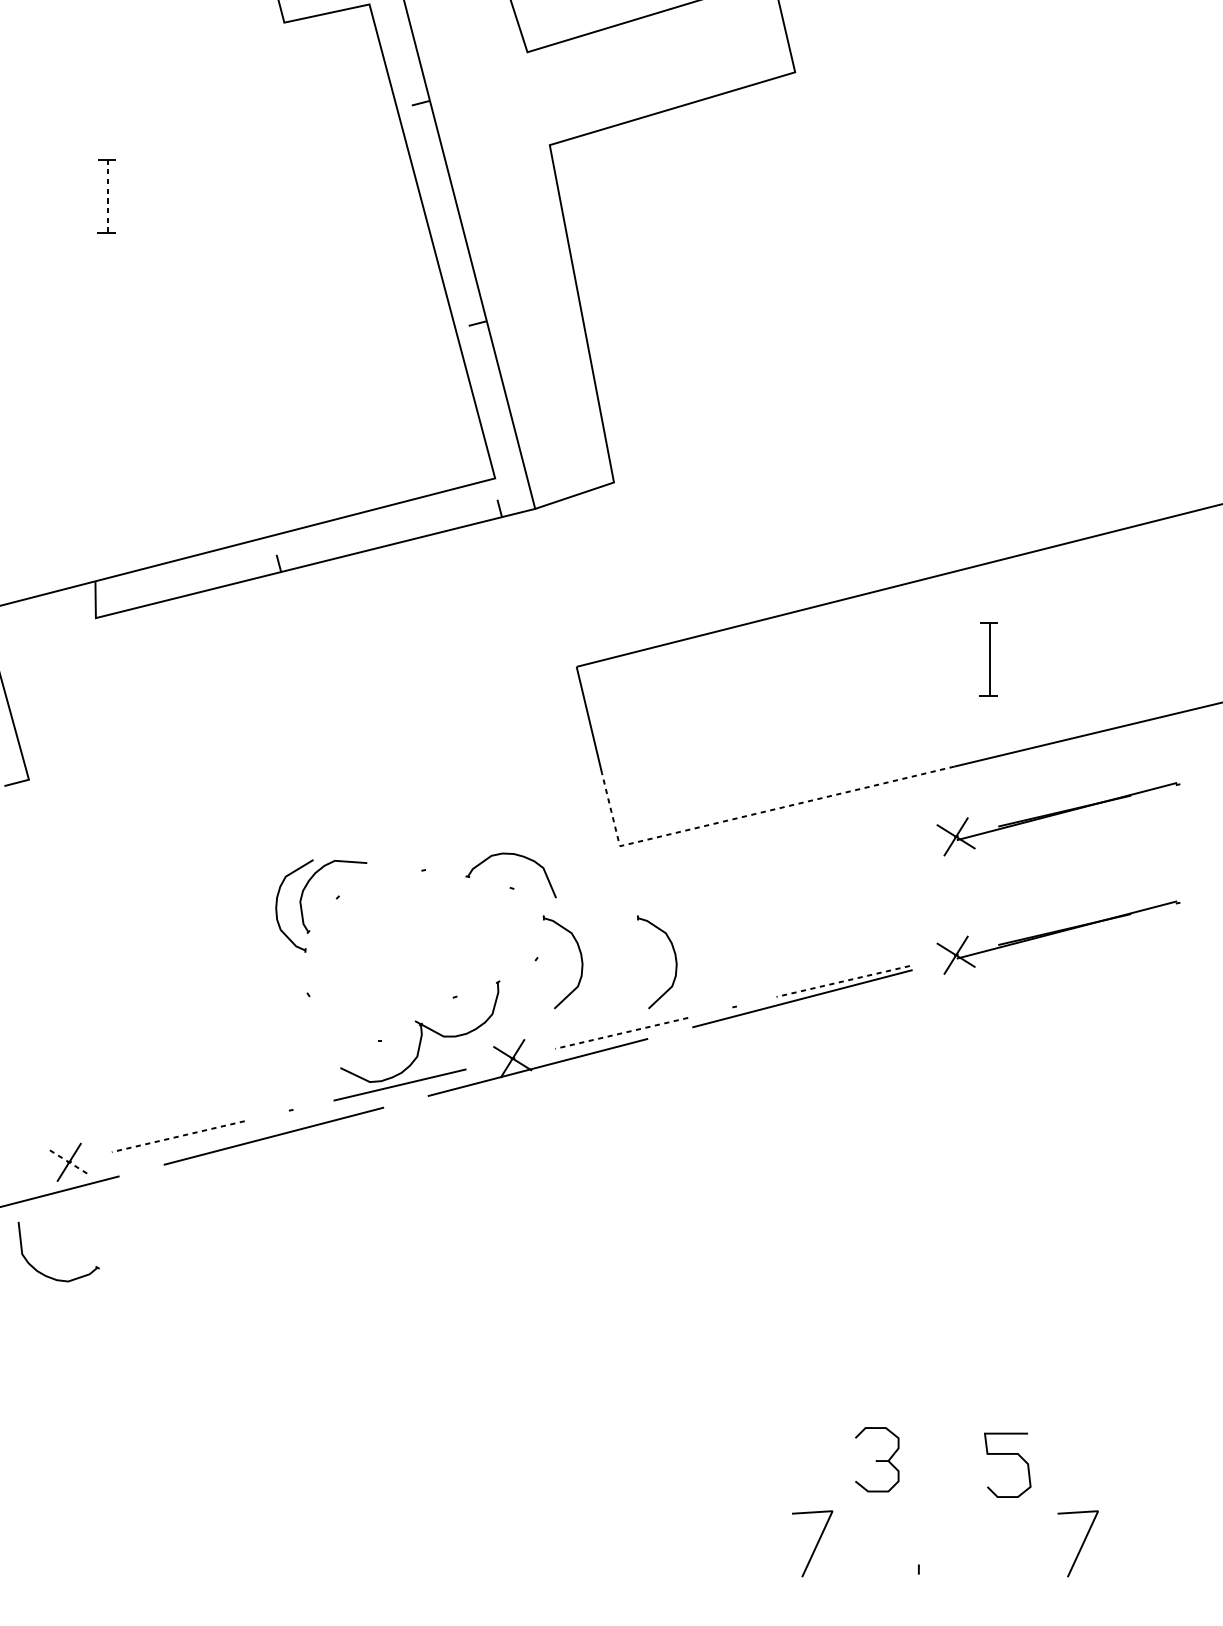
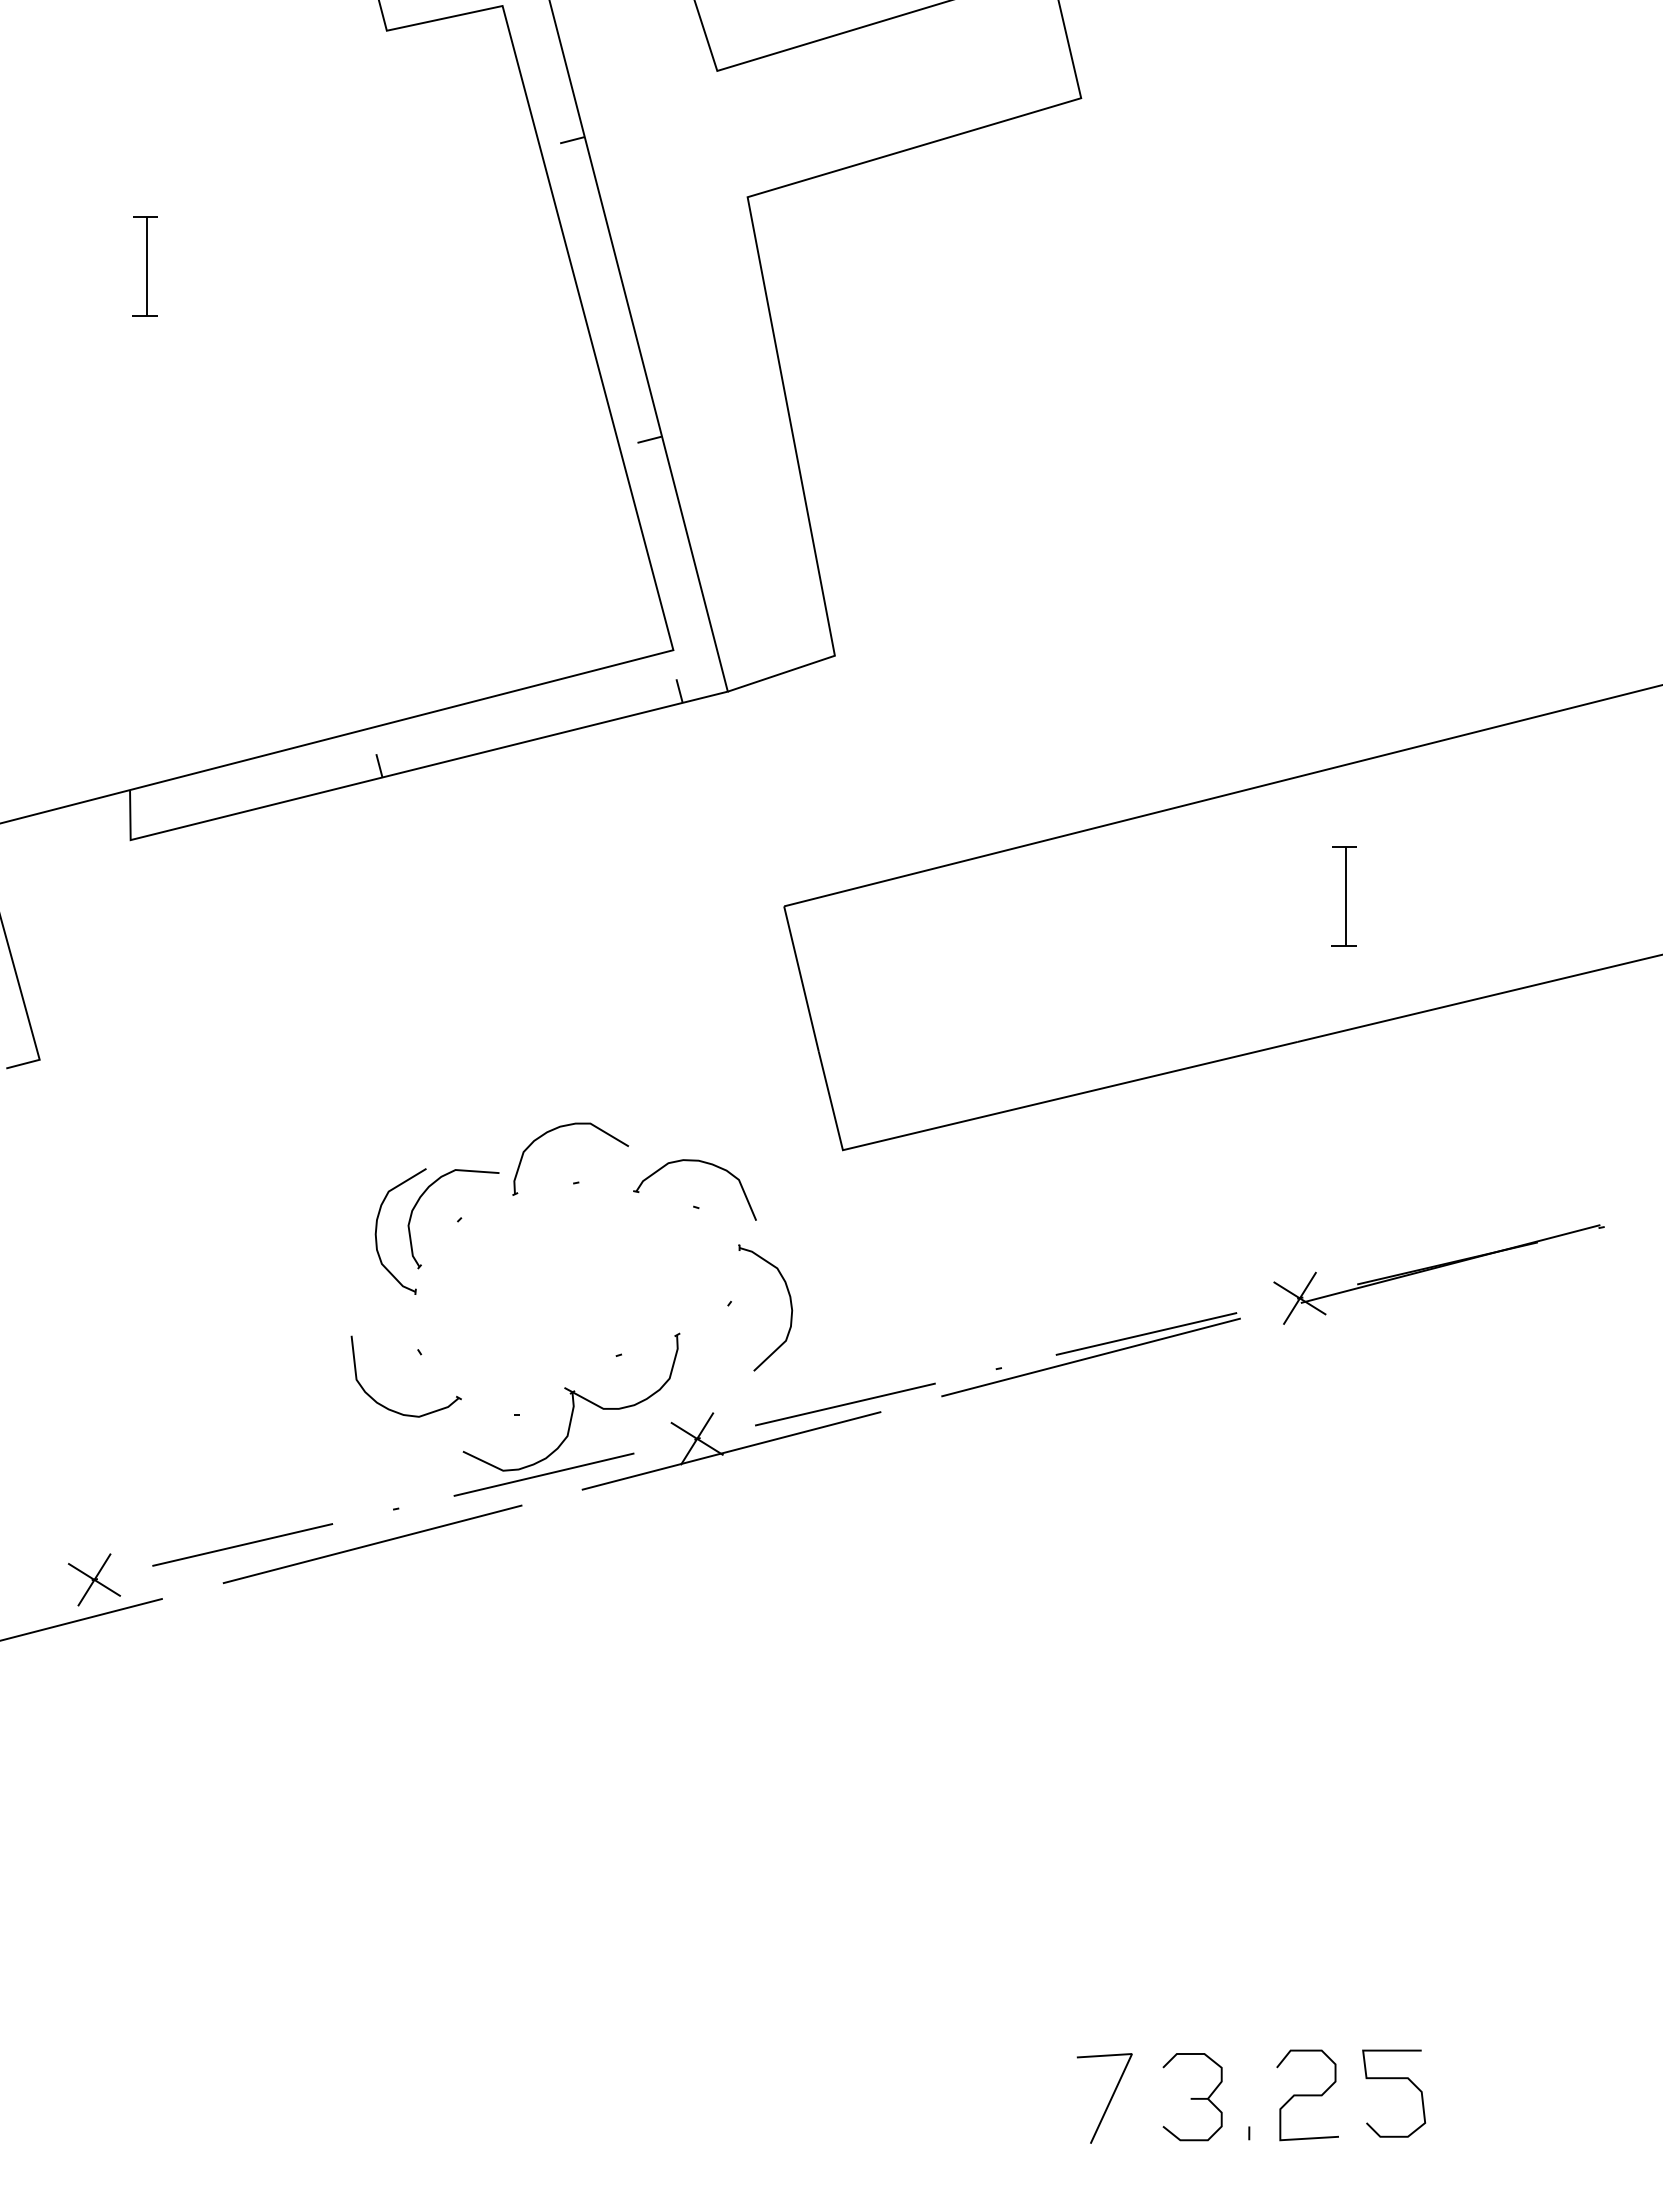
line: (107, 196) -> (146, 266), dashed -> solid
line: (749, 815) -> (1019, 1108), dashed -> solid
part: (1058, 819) -> (1438, 1113), removed
part: (413, 829) -> (562, 1127), added
part: (674, 956) -> (917, 1300), removed
line: (842, 981) -> (1145, 1334), dashed -> solid
line: (621, 1033) -> (845, 1404), dashed -> solid
line: (178, 1136) -> (242, 1544), dashed -> solid
line: (69, 1162) -> (94, 1579), dashed -> solid
part: (48, 1276) -> (392, 1409), moved
curve: (1007, 1454) -> (1393, 2079), moved
part: (877, 1460) -> (1192, 2097), moved
curve: (961, 1541) -> (1307, 2095), added
line: (1081, 1545) -> (1470, 2100), removed

